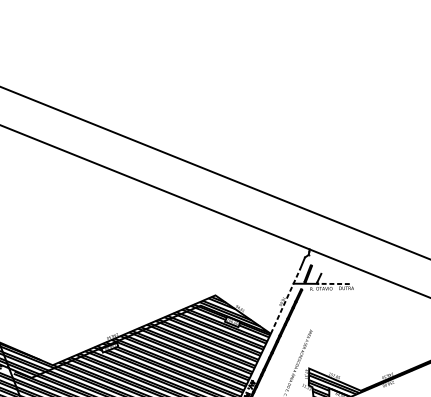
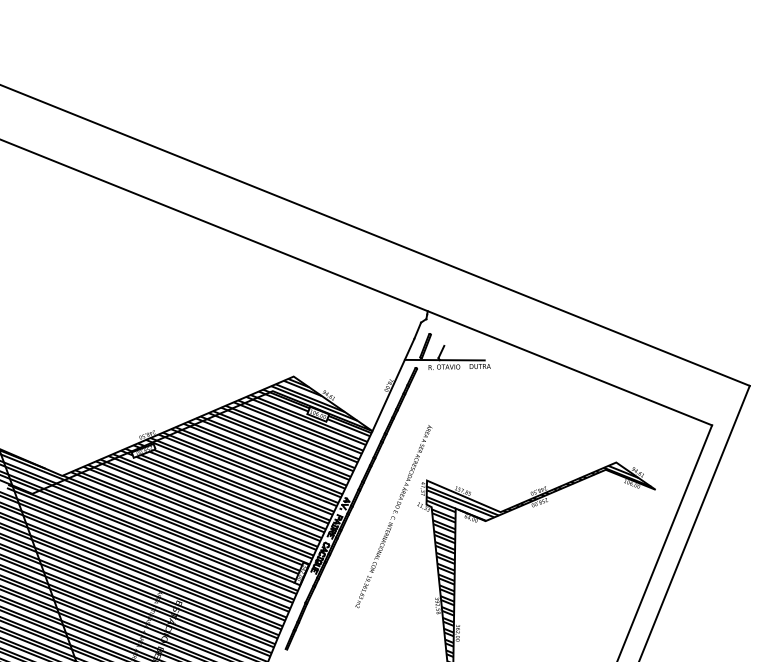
line: (333, 284) -> (461, 360), dashed -> solid
line: (285, 301) -> (393, 385), dashed -> solid

